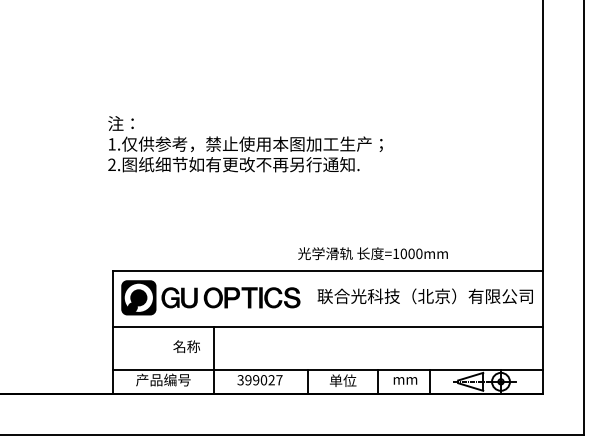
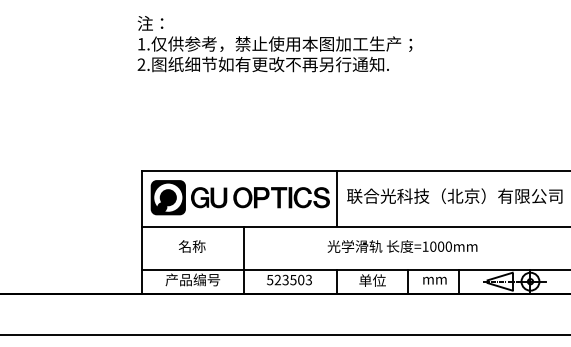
text: (372, 253) -> (401, 246), moved
line: (307, 298) -> (336, 198), added
text: (186, 346) -> (191, 246), moved
text: (259, 380) -> (288, 280), 399027 -> 523503

